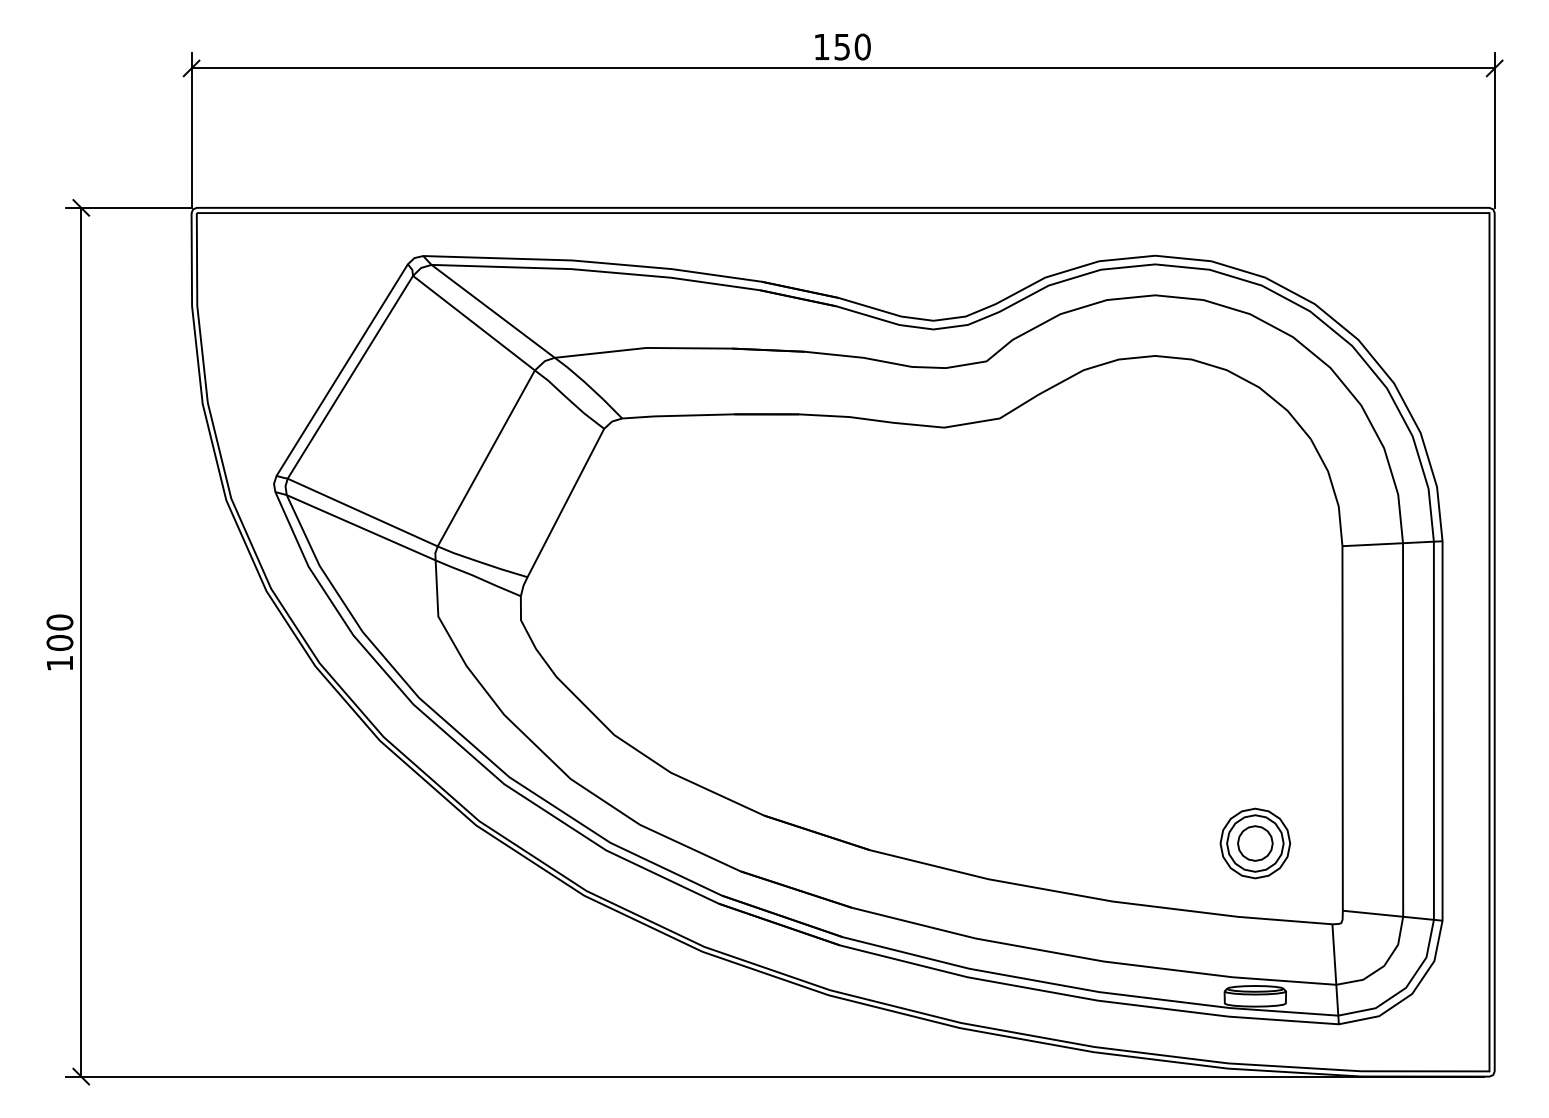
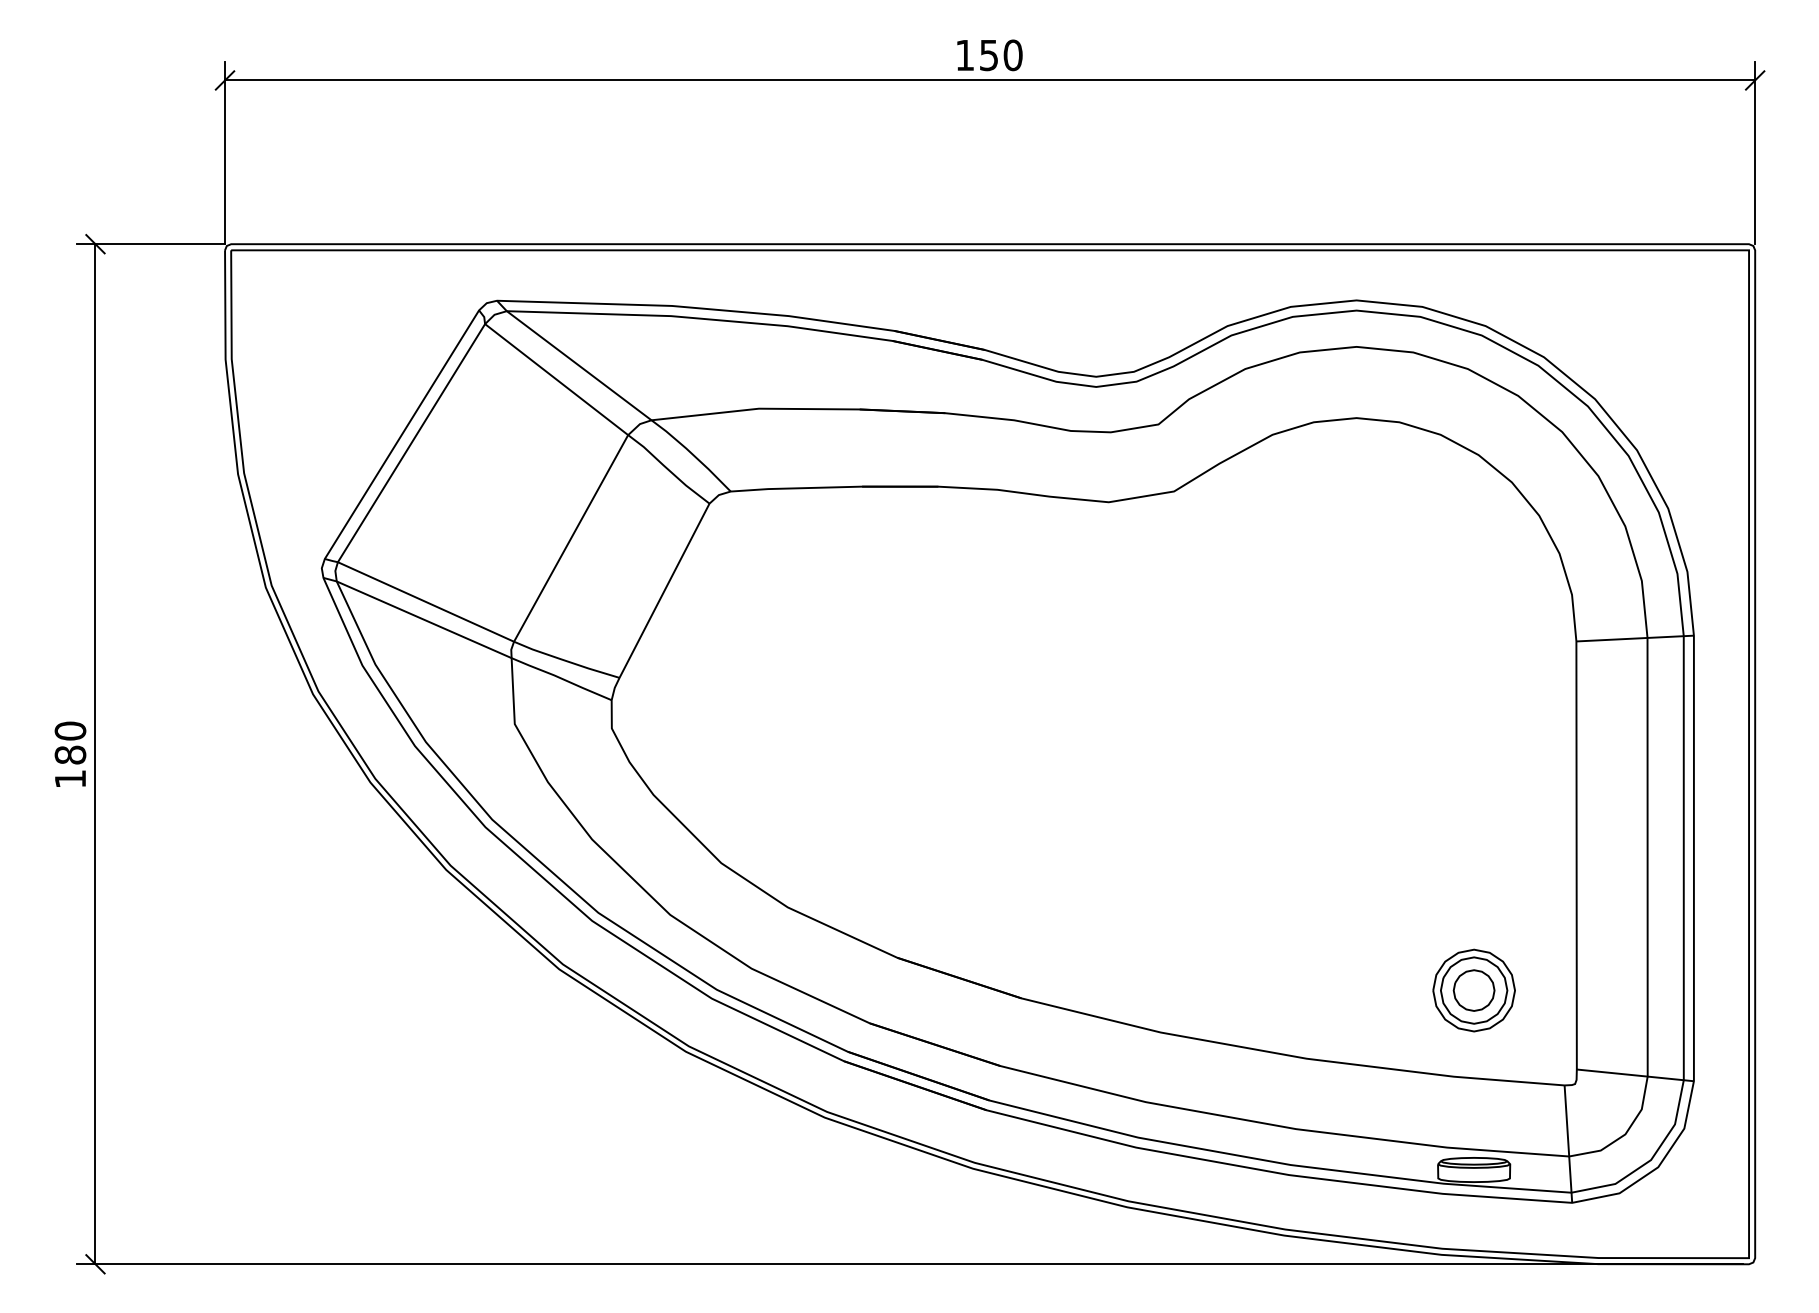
text: (59, 642) -> (69, 754), 100 -> 180

